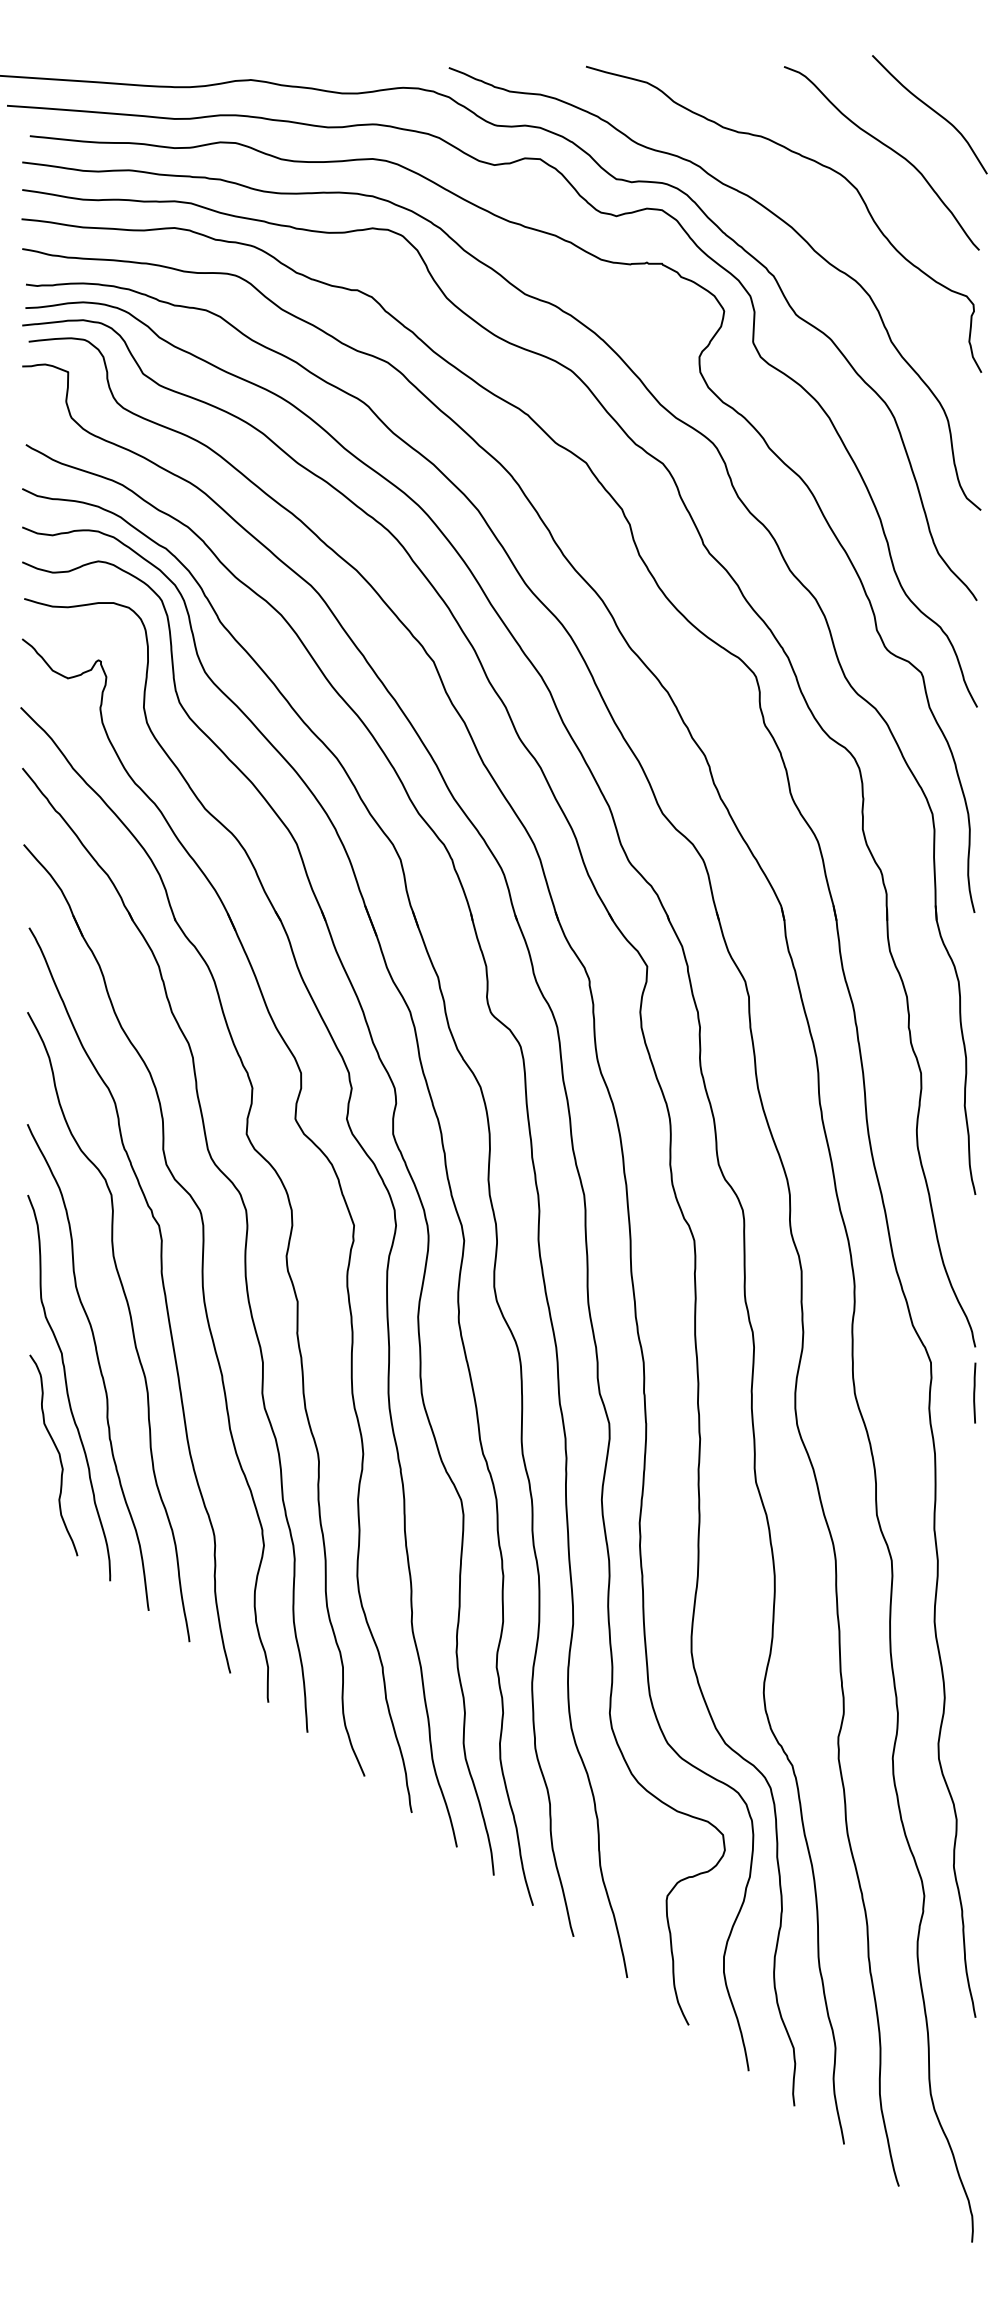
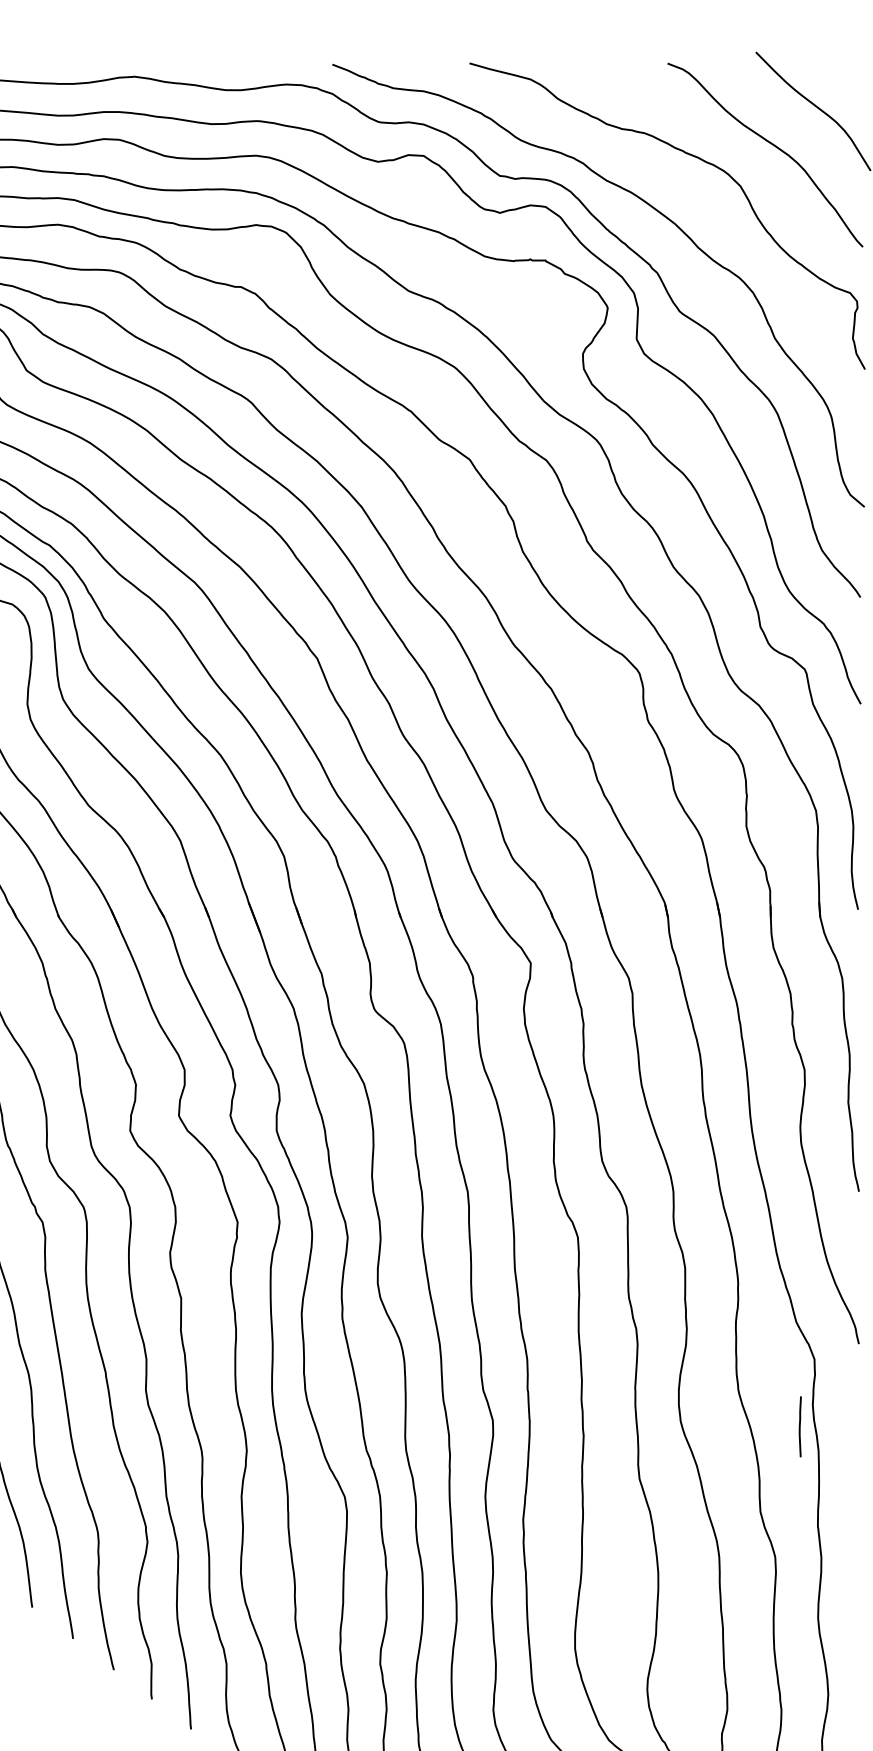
line: (974, 1392) -> (800, 1426), moved

